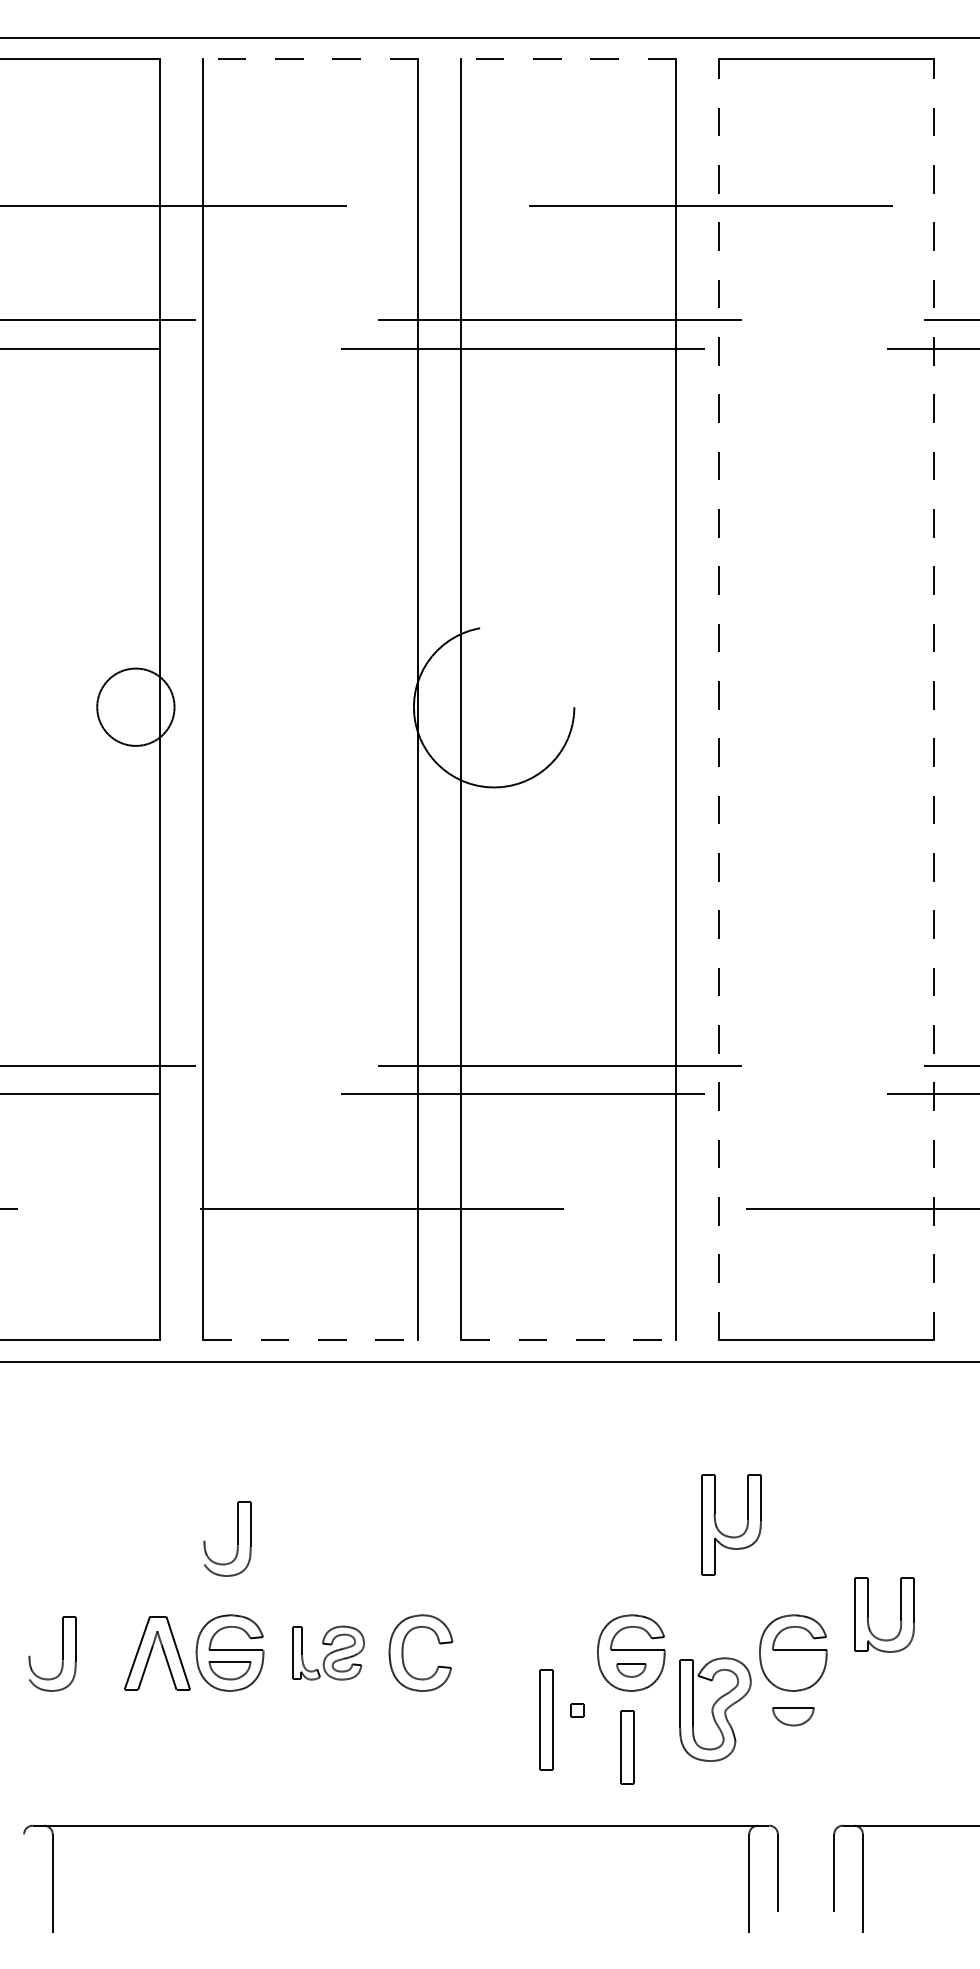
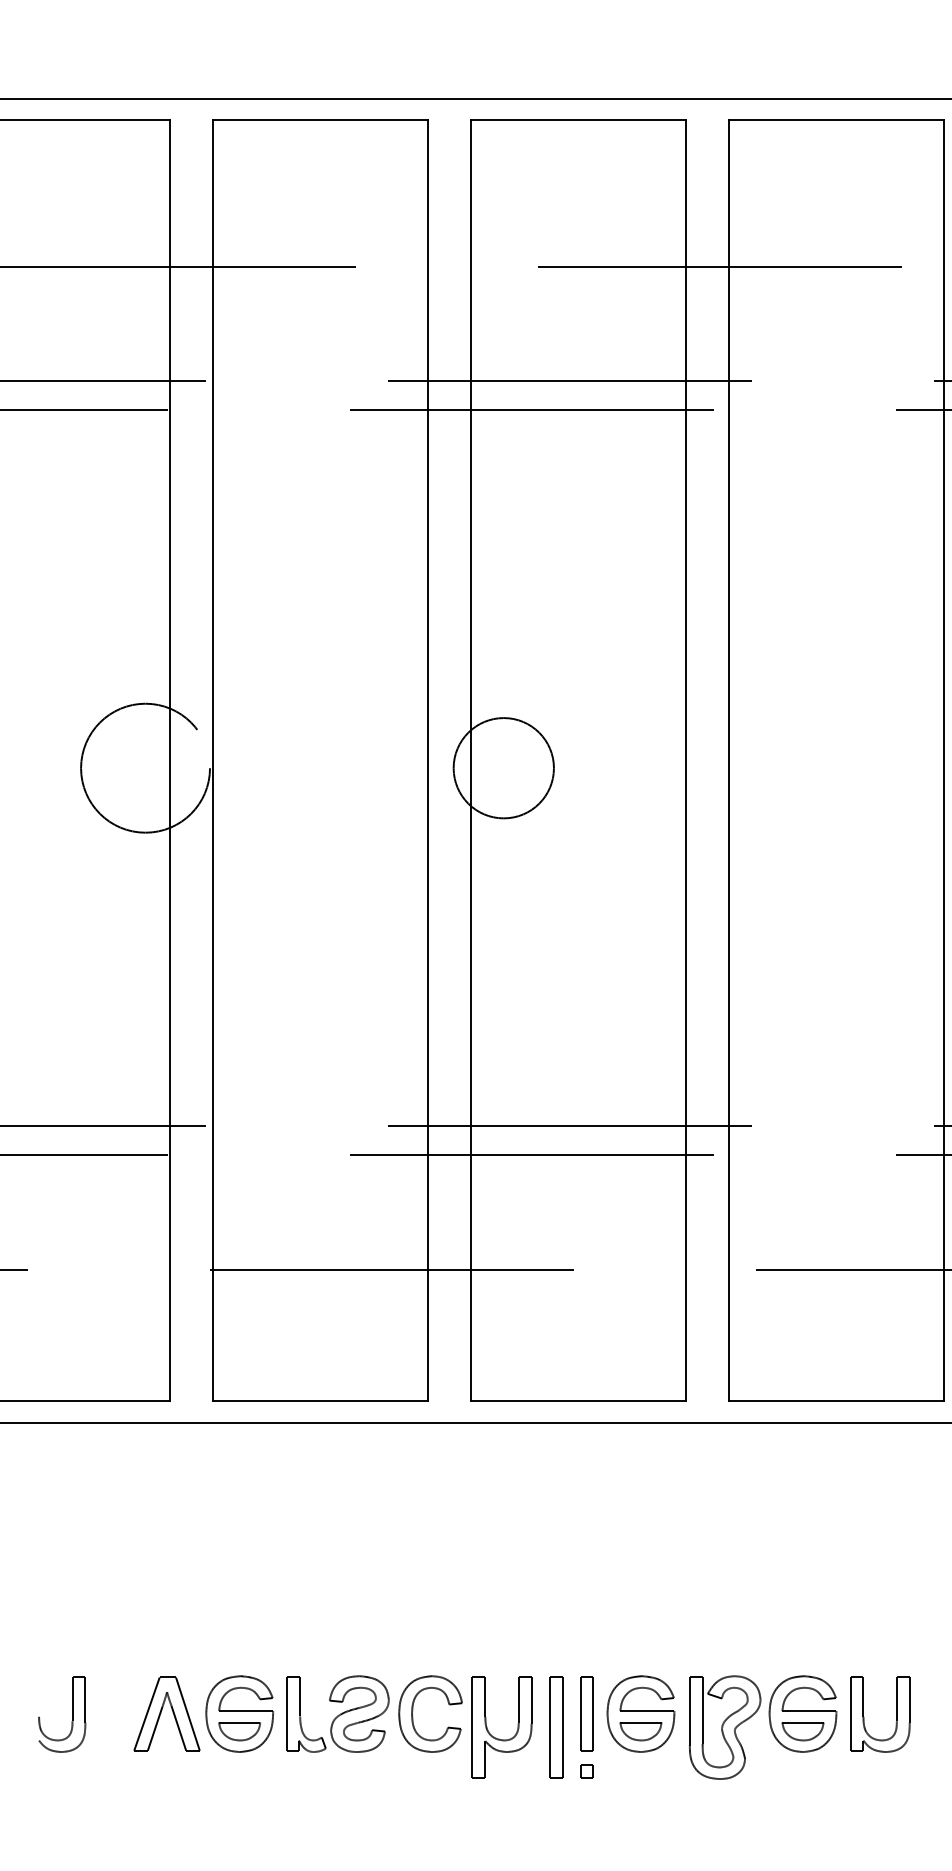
line: (310, 59) -> (320, 120), dashed -> solid
line: (568, 59) -> (578, 120), dashed -> solid
line: (719, 699) -> (729, 760), dashed -> solid
line: (934, 699) -> (944, 760), dashed -> solid
circle: (135, 706) -> (145, 767), size x1.67
circle: (494, 707) -> (504, 768), size x0.62
line: (311, 1340) -> (321, 1401), dashed -> solid
line: (569, 1340) -> (579, 1401), dashed -> solid
part: (728, 1535) -> (499, 1738), moved
part: (237, 1538) -> (247, 1599), removed
part: (868, 1614) -> (864, 1714), moved
part: (328, 1652) -> (338, 1713), size x1.43
part: (631, 1670) -> (641, 1731), size x1.43
part: (715, 1709) -> (725, 1727), moved
part: (793, 1716) -> (803, 1731), moved
part: (546, 1719) -> (556, 1727), moved
part: (627, 1747) -> (587, 1714), moved

